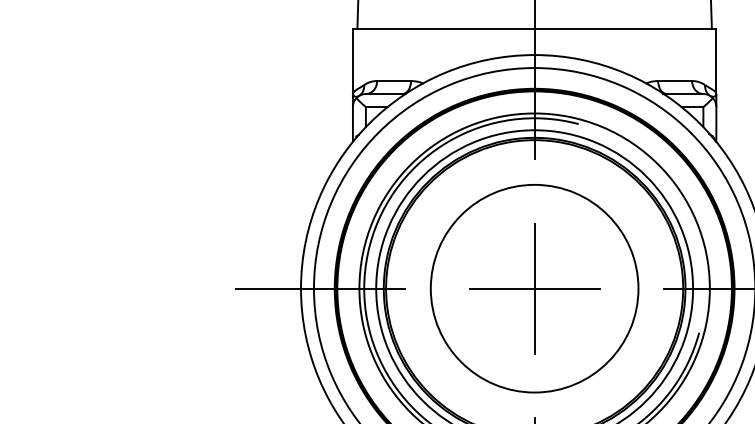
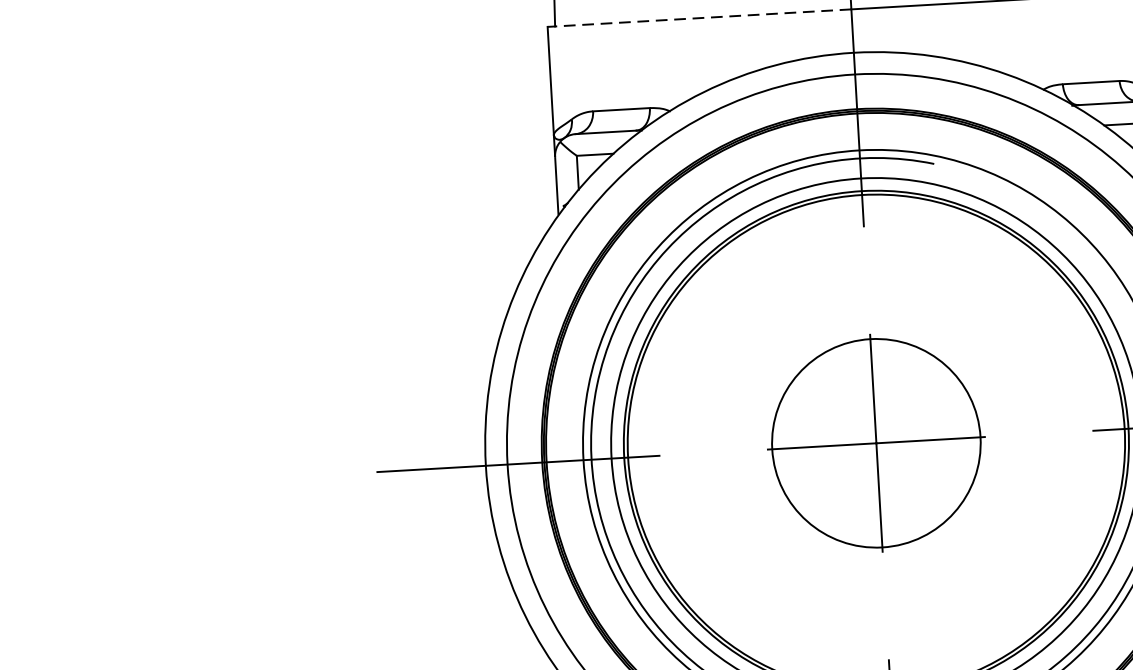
line: (443, 29) -> (699, 18), solid -> dashed
circle: (534, 288) -> (876, 442), size x0.6

